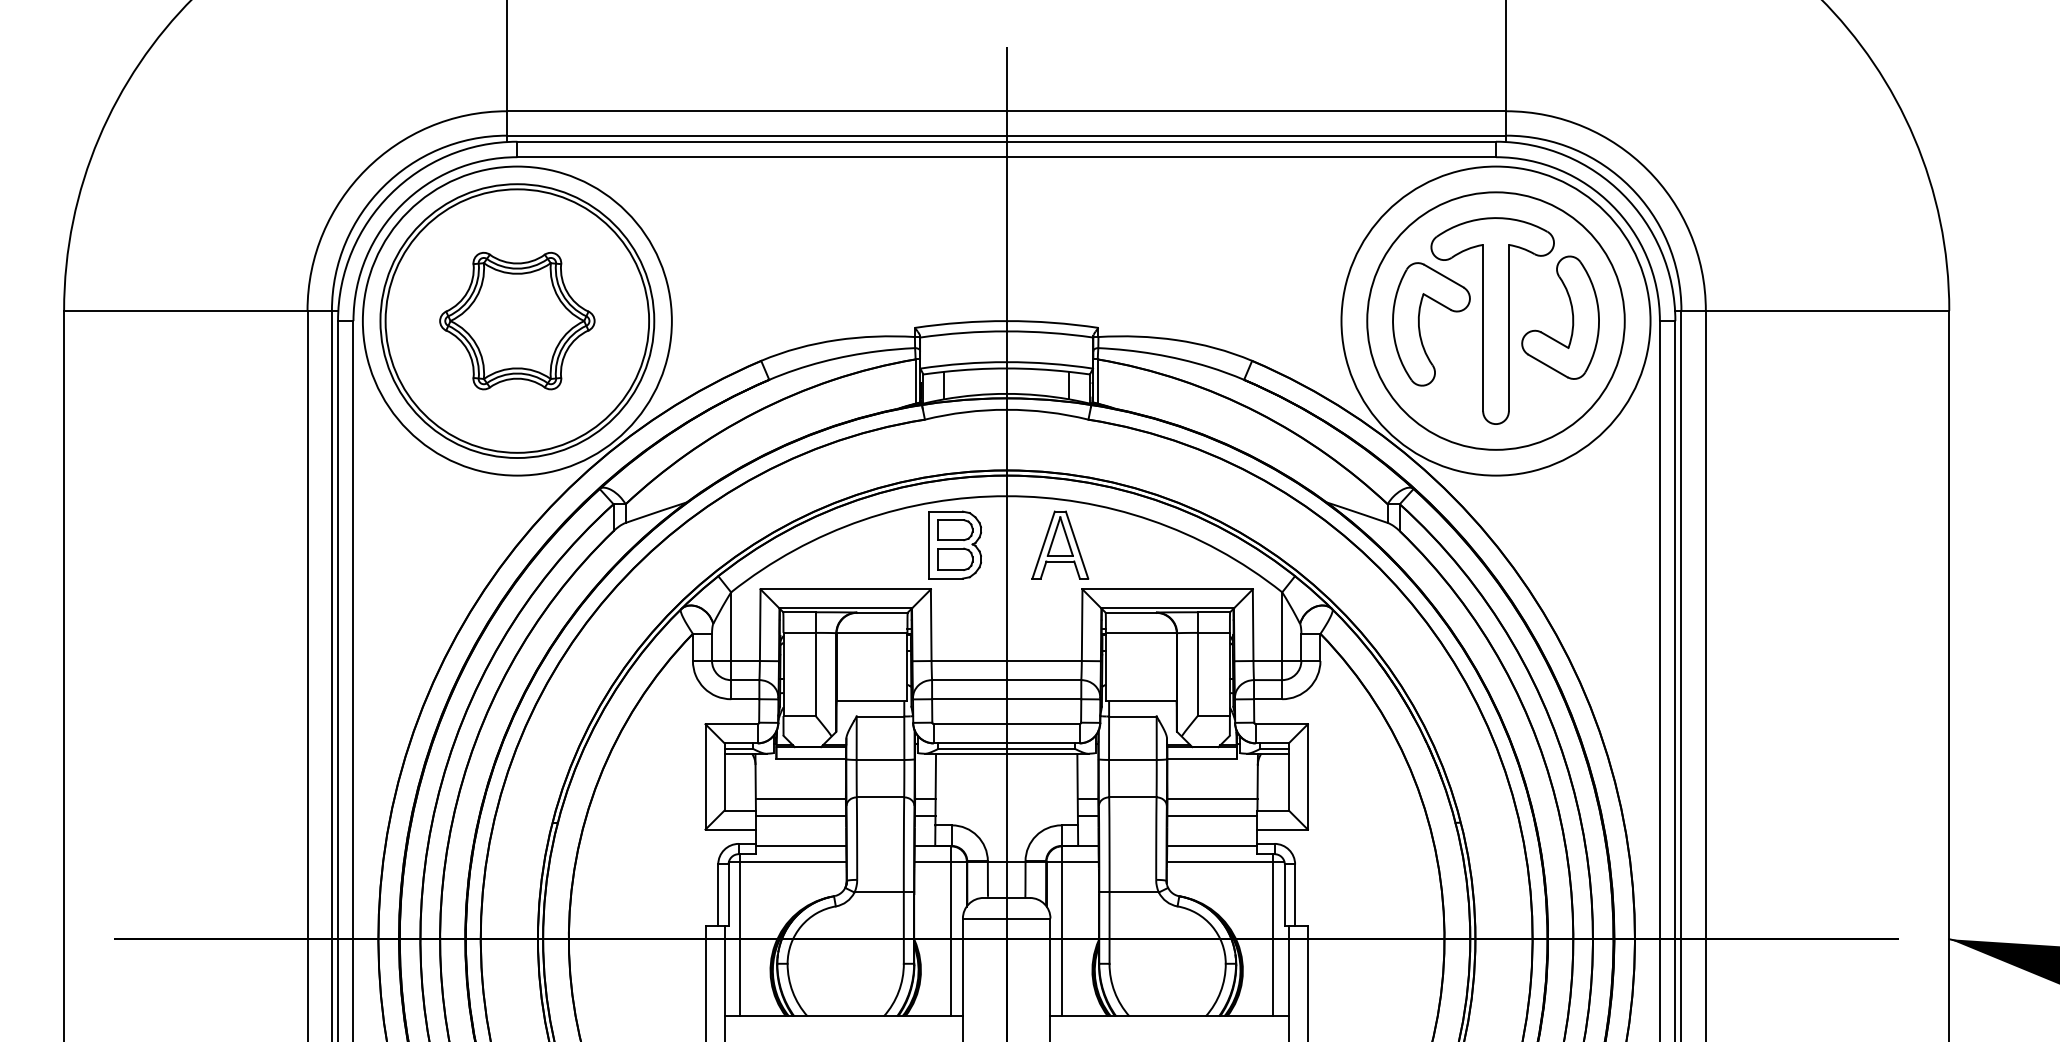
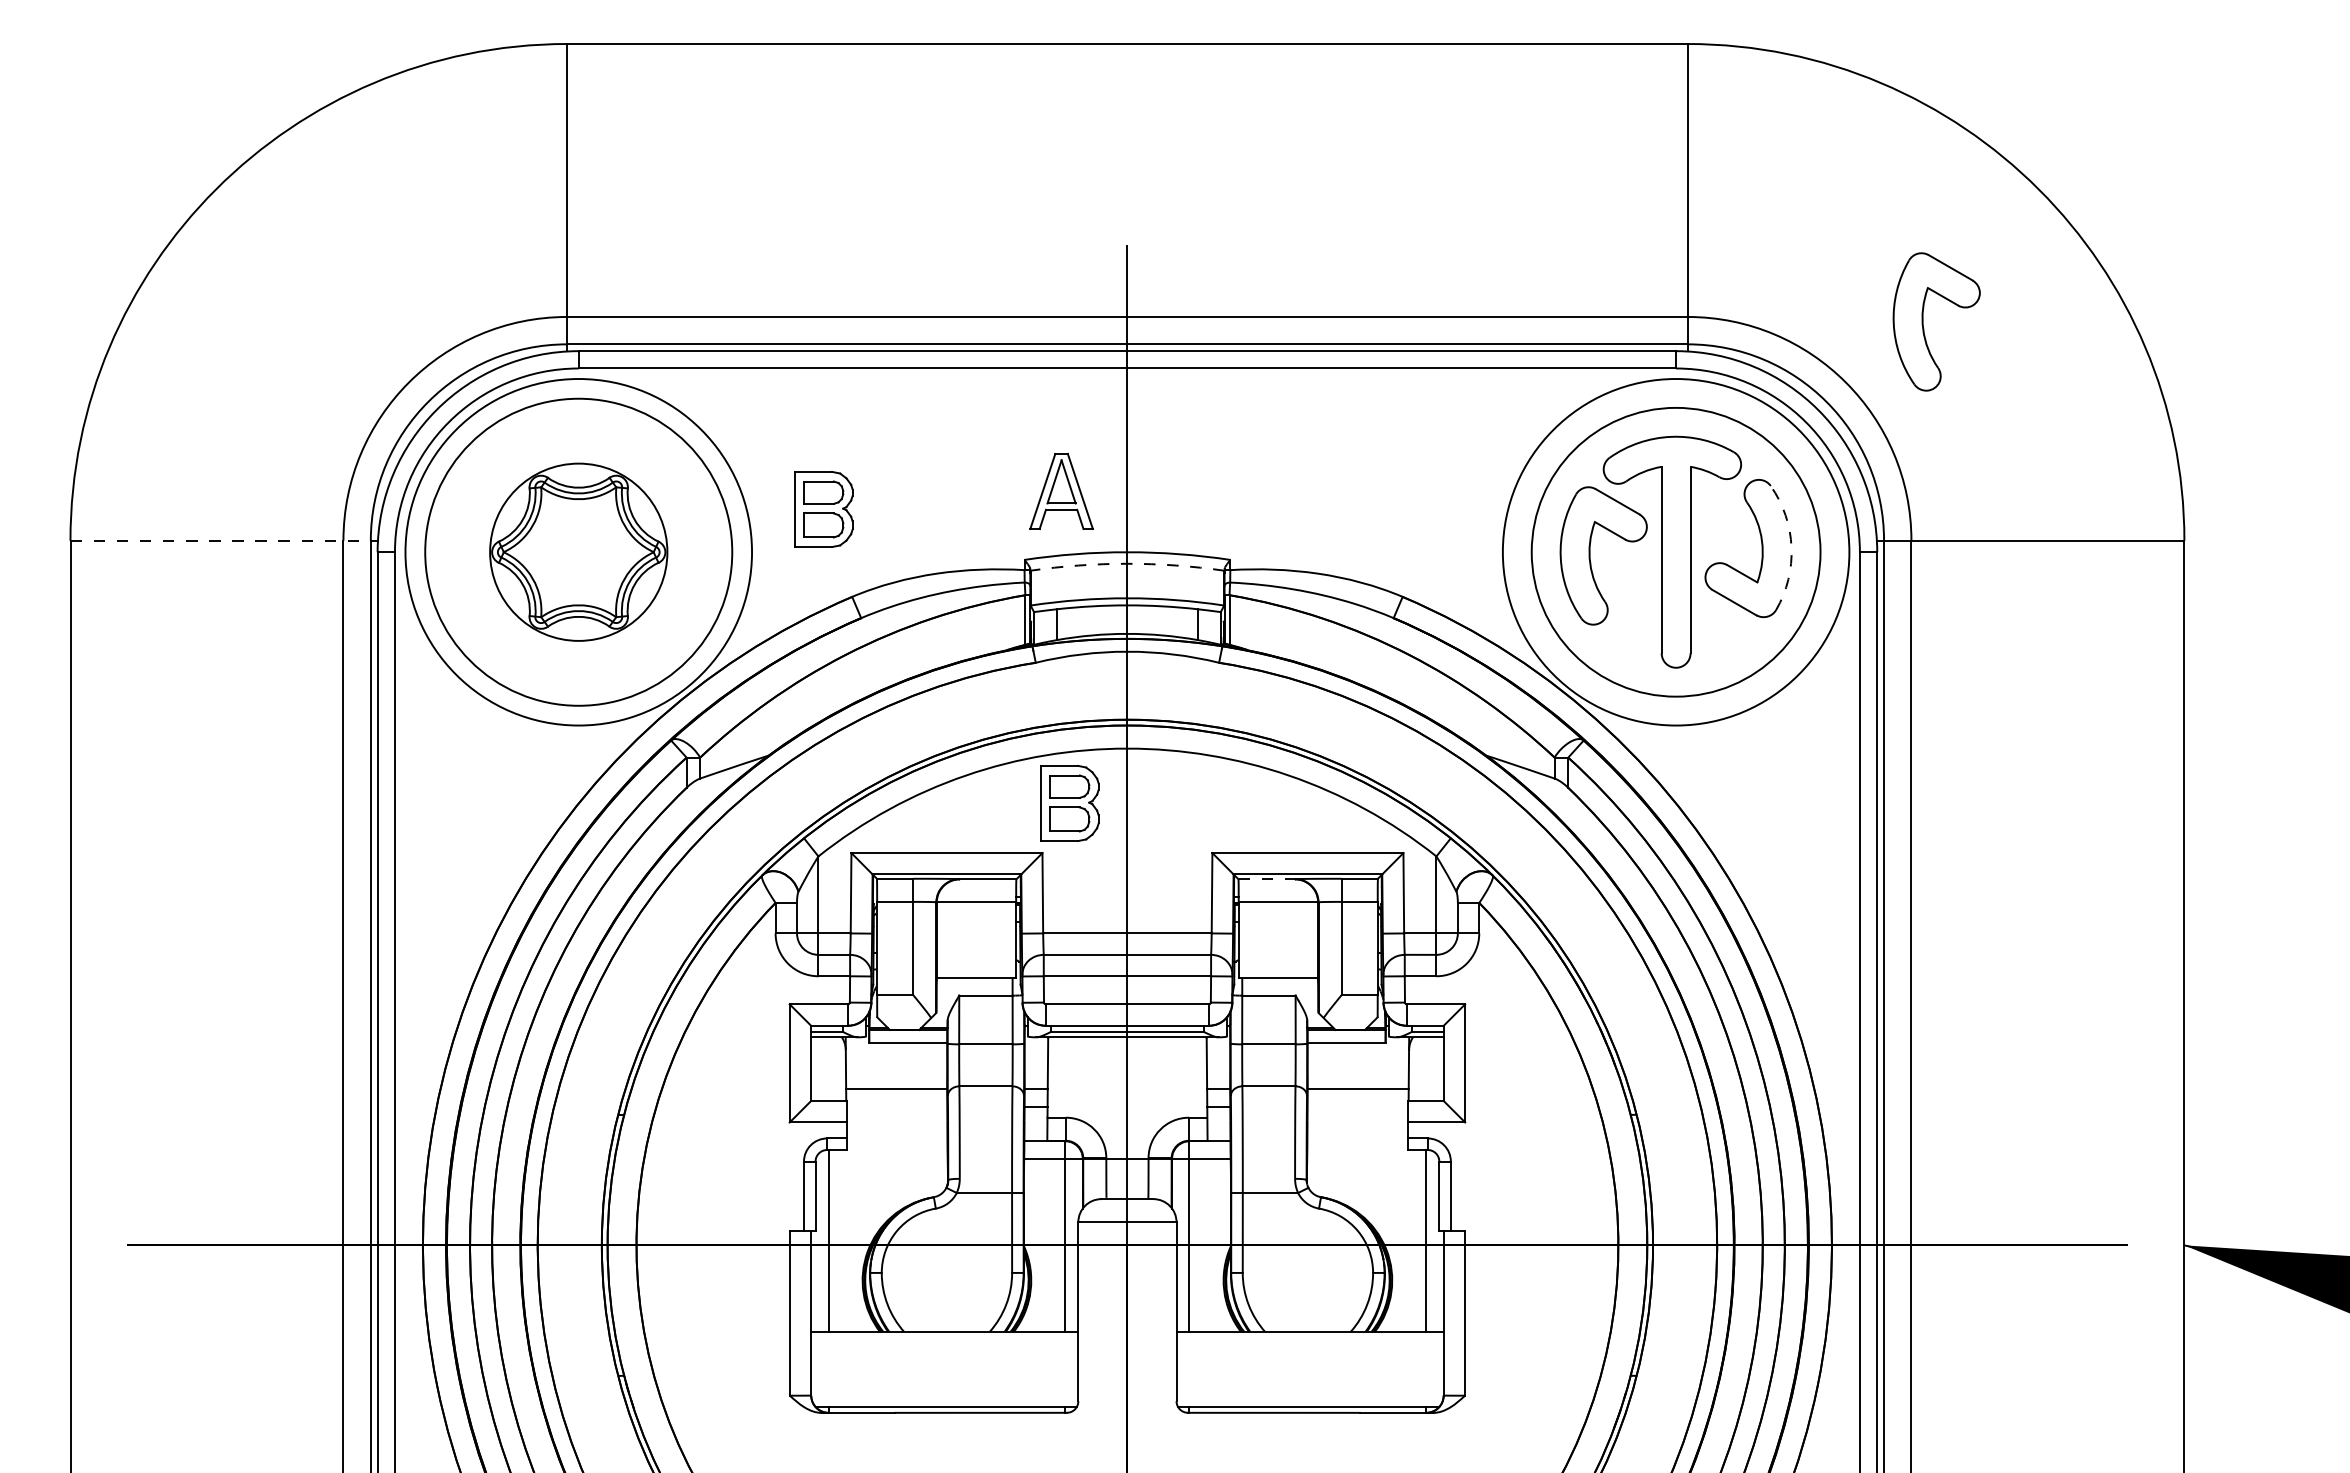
part: (1716, 115) -> (1923, 321), added
part: (735, 282) -> (823, 509), added
line: (198, 310) -> (221, 540), solid -> dashed
arc: (1598, 316) -> (1791, 547), solid -> dashed
circle: (517, 321) -> (578, 552), size x0.6
arc: (1006, 331) -> (1127, 563), solid -> dashed
part: (1060, 545) -> (1061, 491), moved
line: (1131, 612) -> (1267, 879), solid -> dashed
line: (800, 815) -> (896, 1106), removed
line: (1211, 815) -> (1357, 1106), removed
line: (800, 846) -> (896, 1141), removed
line: (1211, 846) -> (1357, 1141), removed
line: (787, 861) -> (881, 1158), removed
line: (1225, 861) -> (1372, 1158), removed

